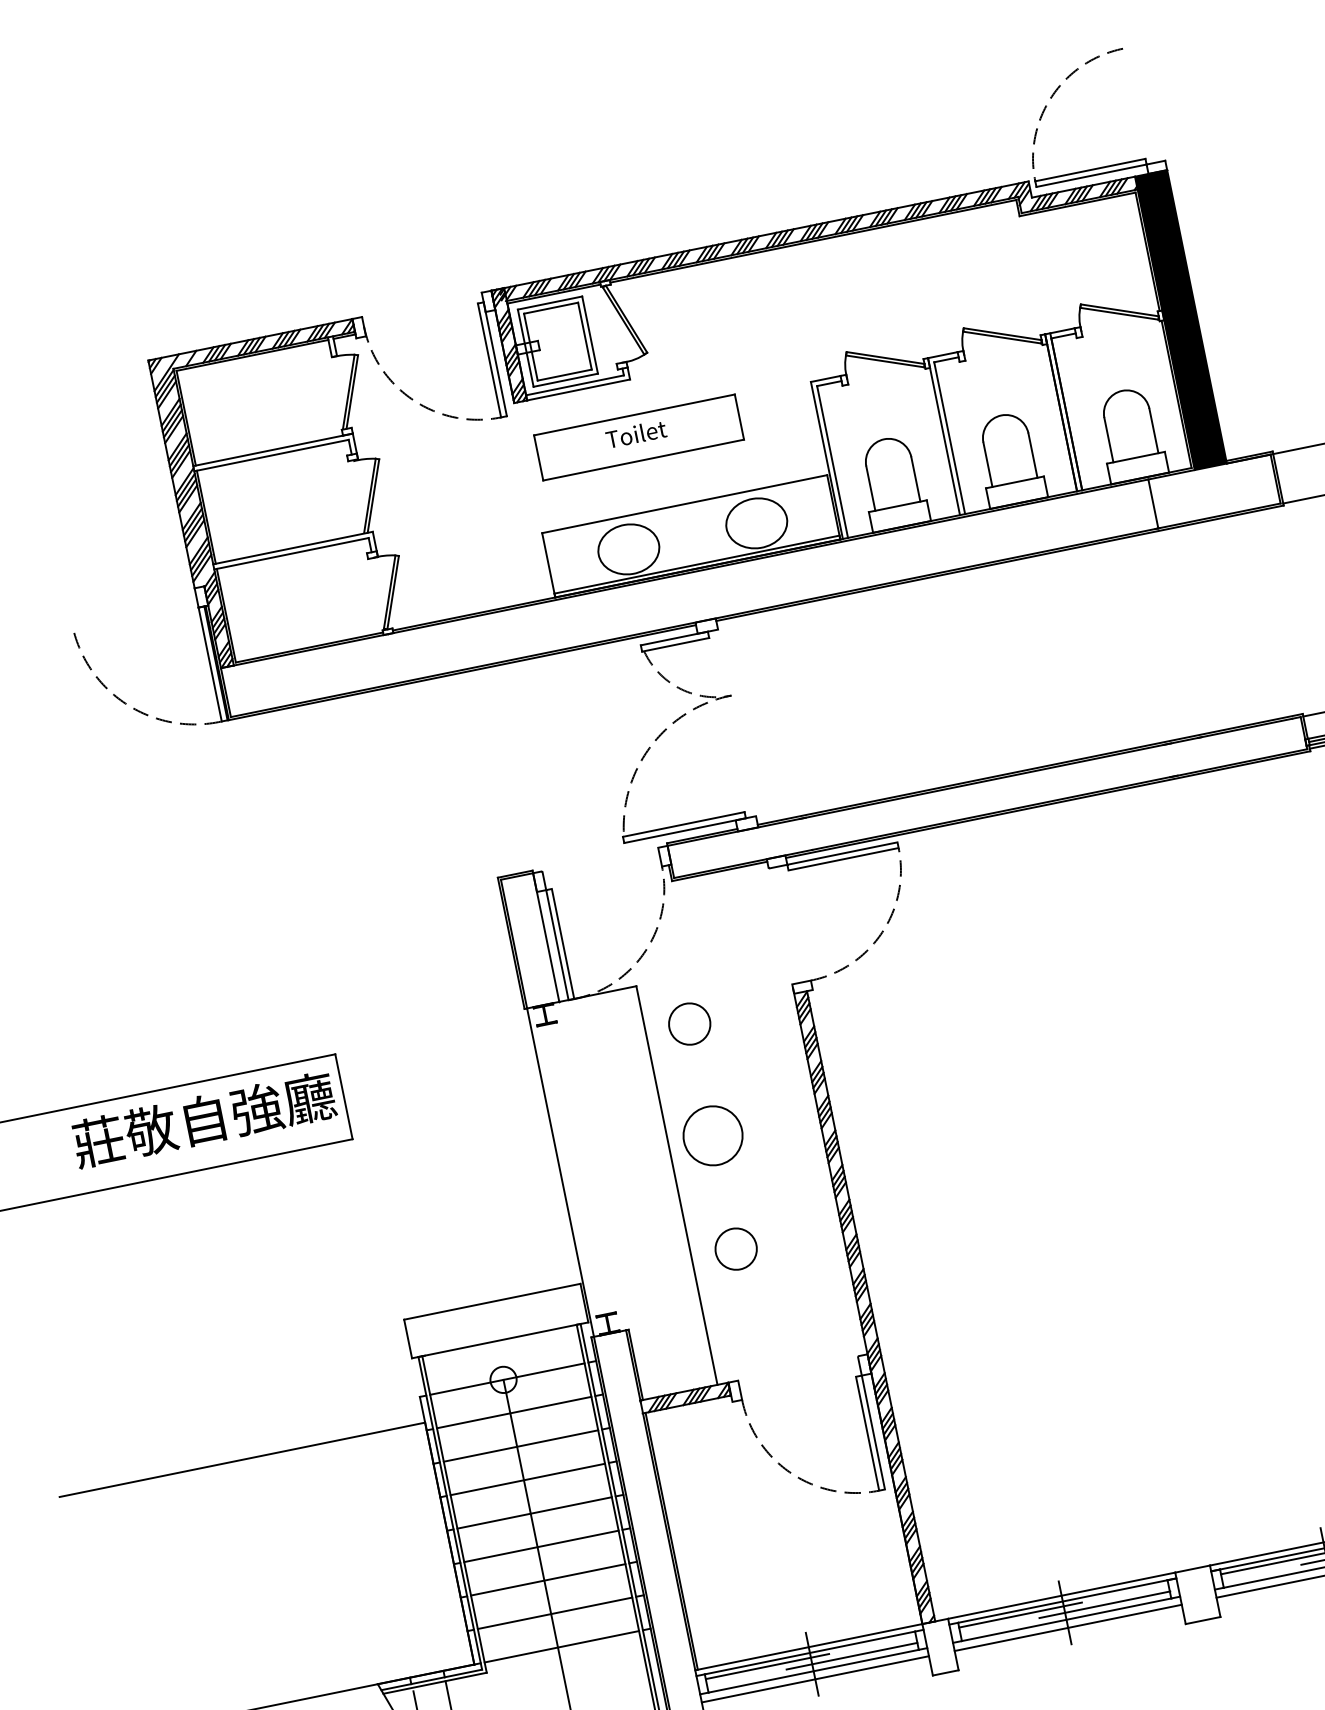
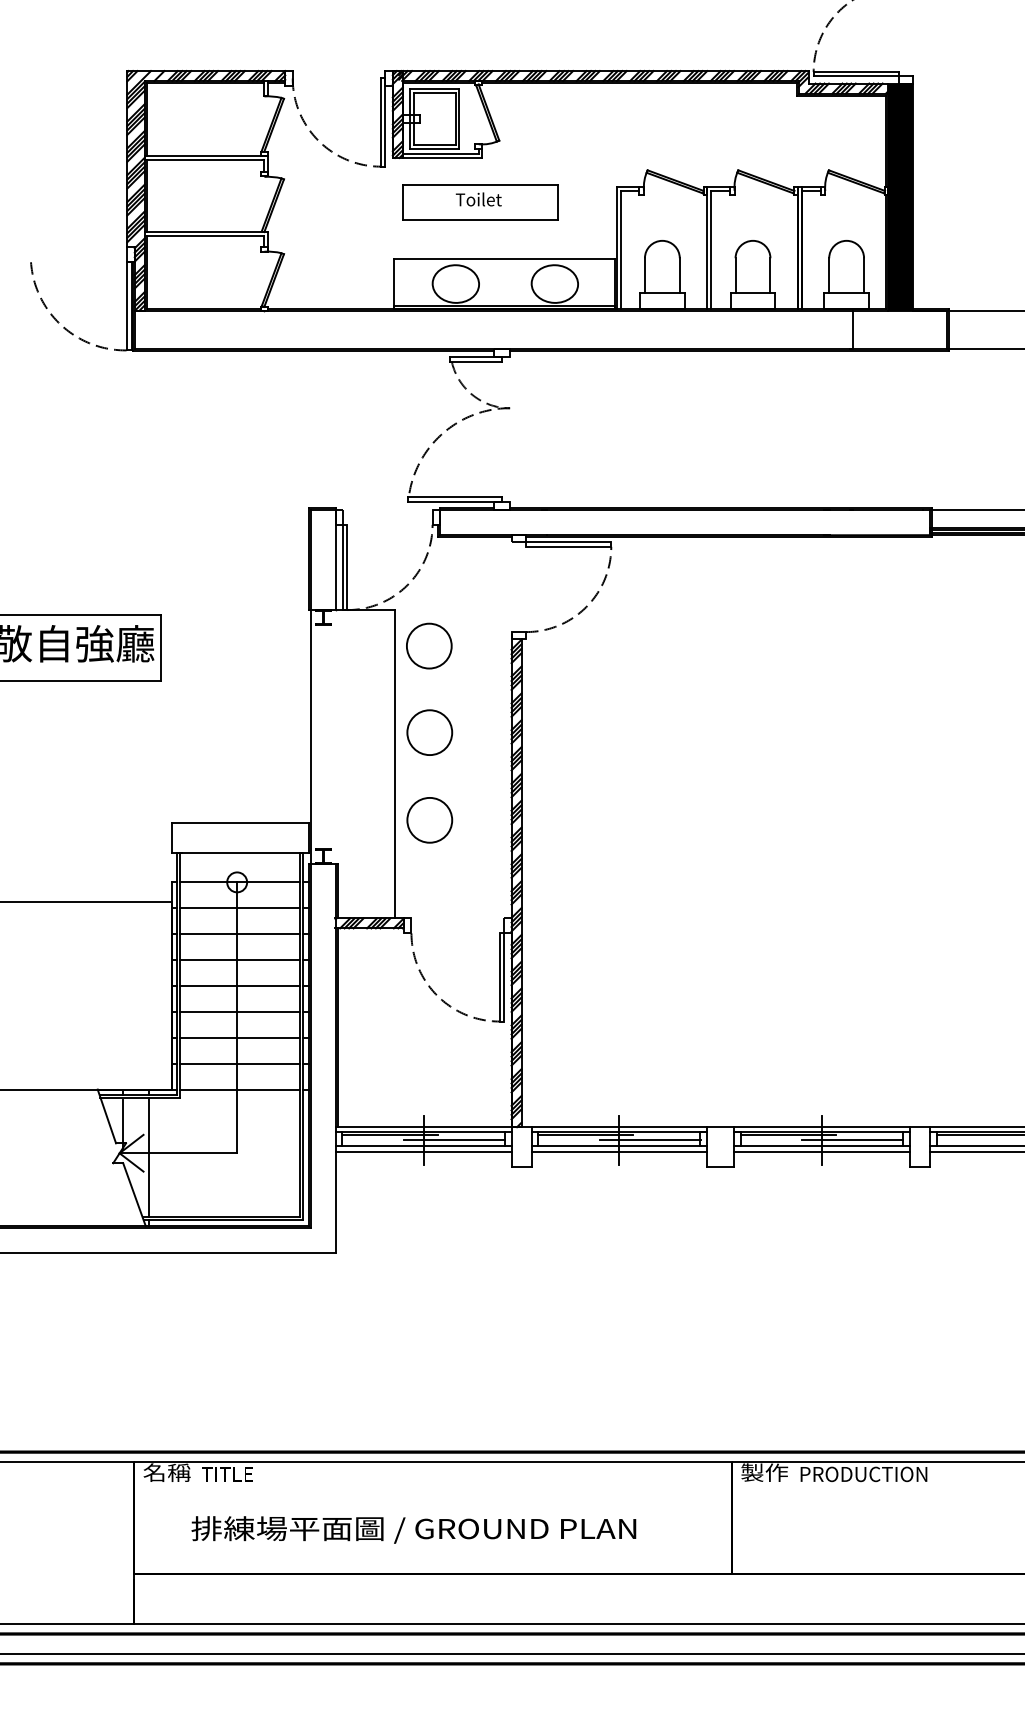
circle: (689, 1023) -> (429, 645), size x1.43
circle: (735, 1249) -> (429, 820), size x1.43

